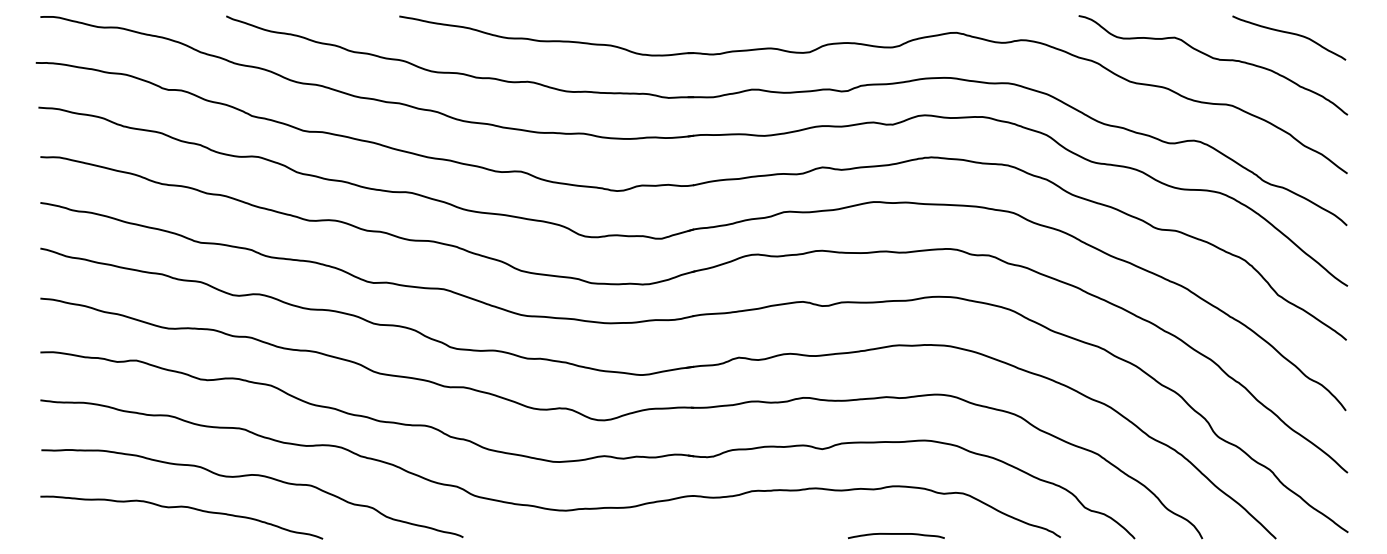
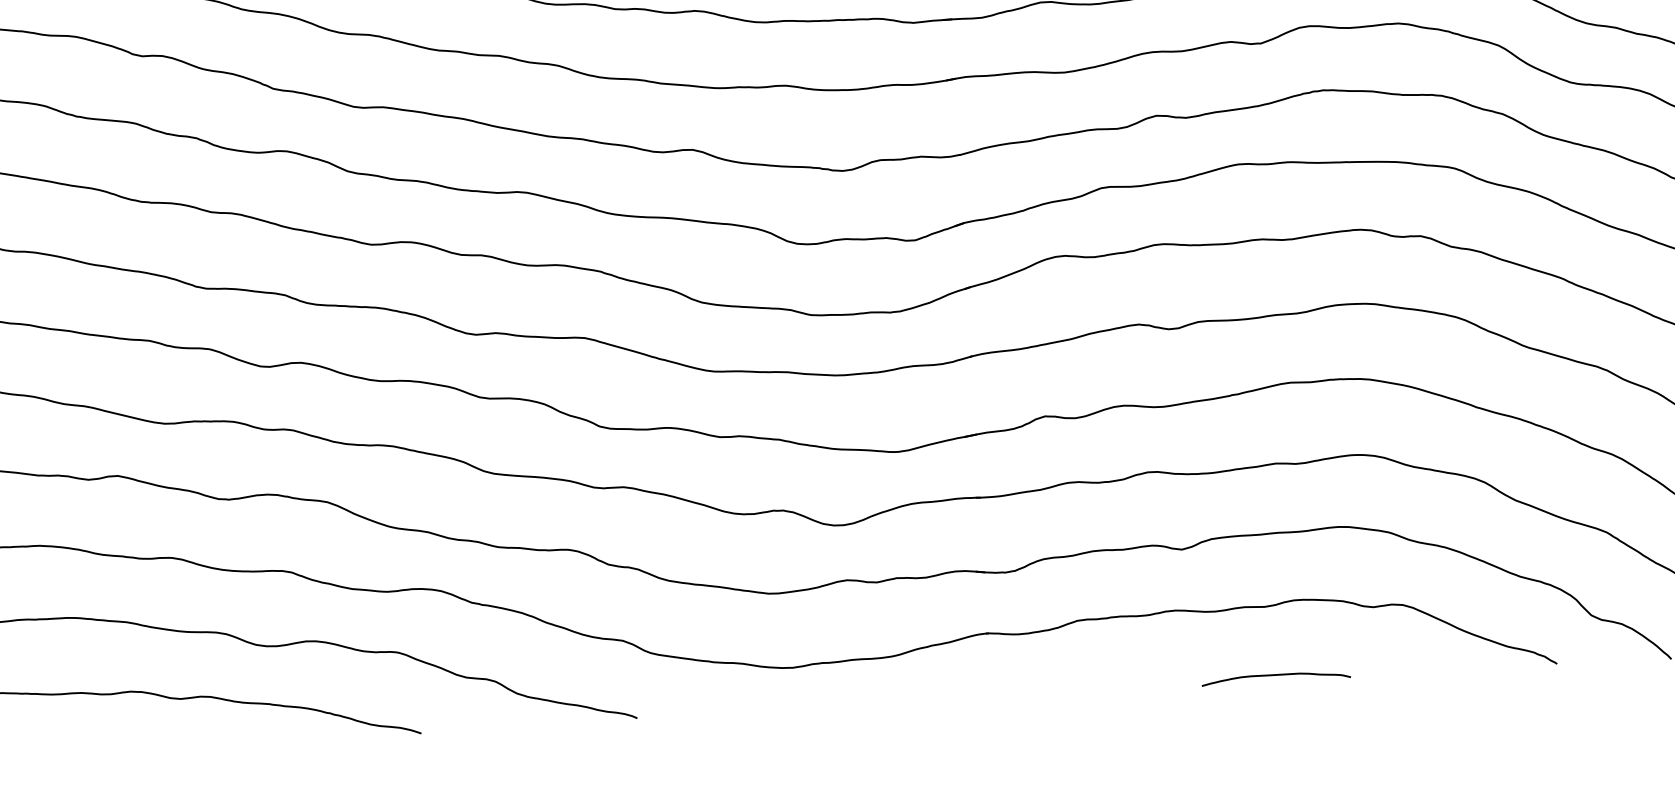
curve: (895, 534) -> (1274, 675), moved

